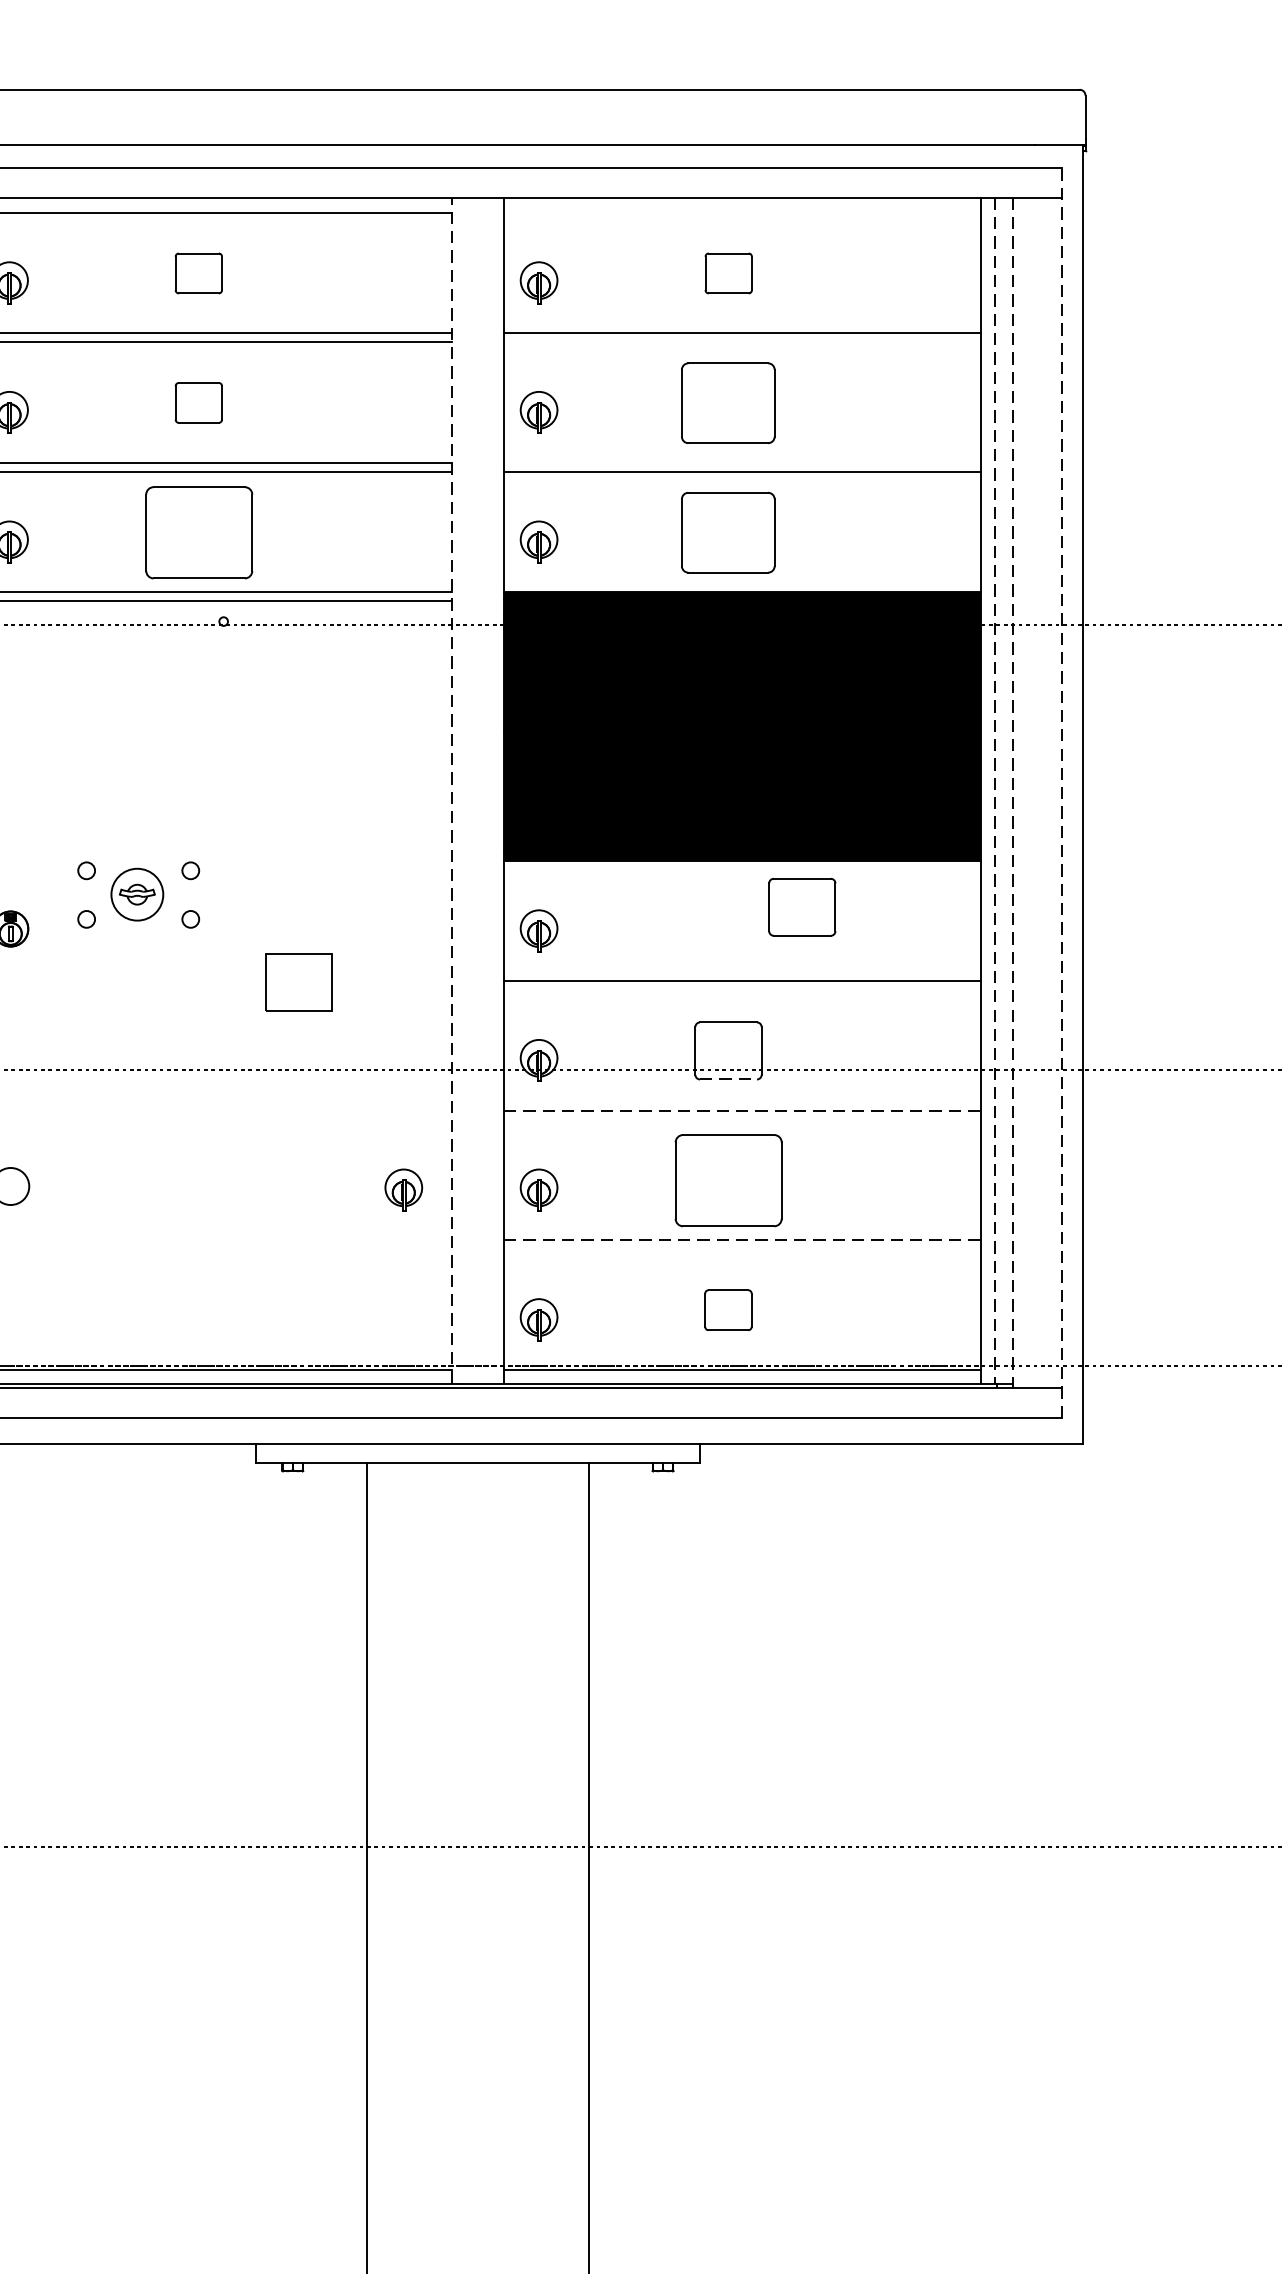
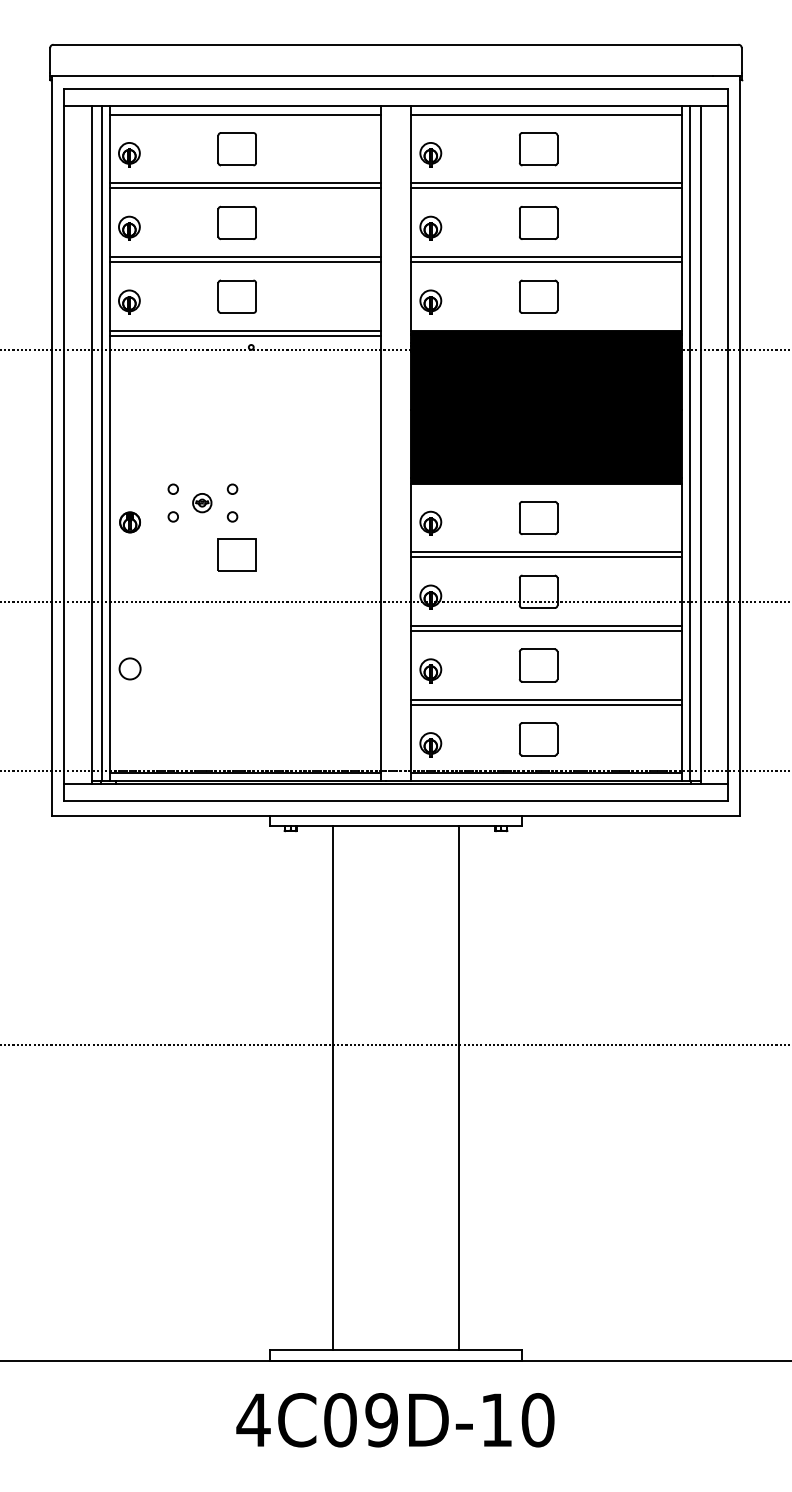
line: (742, 212) -> (546, 114), added
part: (197, 273) -> (236, 149), size x1.43
part: (728, 273) -> (538, 149), size x1.43
line: (742, 342) -> (546, 188), added
part: (197, 402) -> (236, 222), size x1.43
part: (728, 402) -> (538, 222), size x0.71
line: (742, 461) -> (546, 256), added
part: (197, 532) -> (236, 296), size x0.62
part: (728, 532) -> (538, 296), size x0.71
line: (452, 790) -> (381, 443), dashed -> solid
line: (995, 792) -> (690, 444), dashed -> solid
line: (1012, 793) -> (700, 445), dashed -> solid
line: (1062, 793) -> (728, 445), dashed -> solid
part: (137, 895) -> (202, 503), size x0.62
part: (802, 908) -> (538, 518), moved
part: (297, 981) -> (236, 554), moved
line: (742, 990) -> (546, 557), added
line: (730, 1080) -> (539, 608), dashed -> solid
line: (742, 1110) -> (546, 625), dashed -> solid
line: (742, 1120) -> (546, 631), added
part: (728, 1180) -> (538, 665), size x0.62
part: (403, 1189) -> (353, 670), removed
line: (742, 1240) -> (546, 699), dashed -> solid
line: (742, 1248) -> (546, 704), added
part: (728, 1310) -> (538, 739), size x1.43

